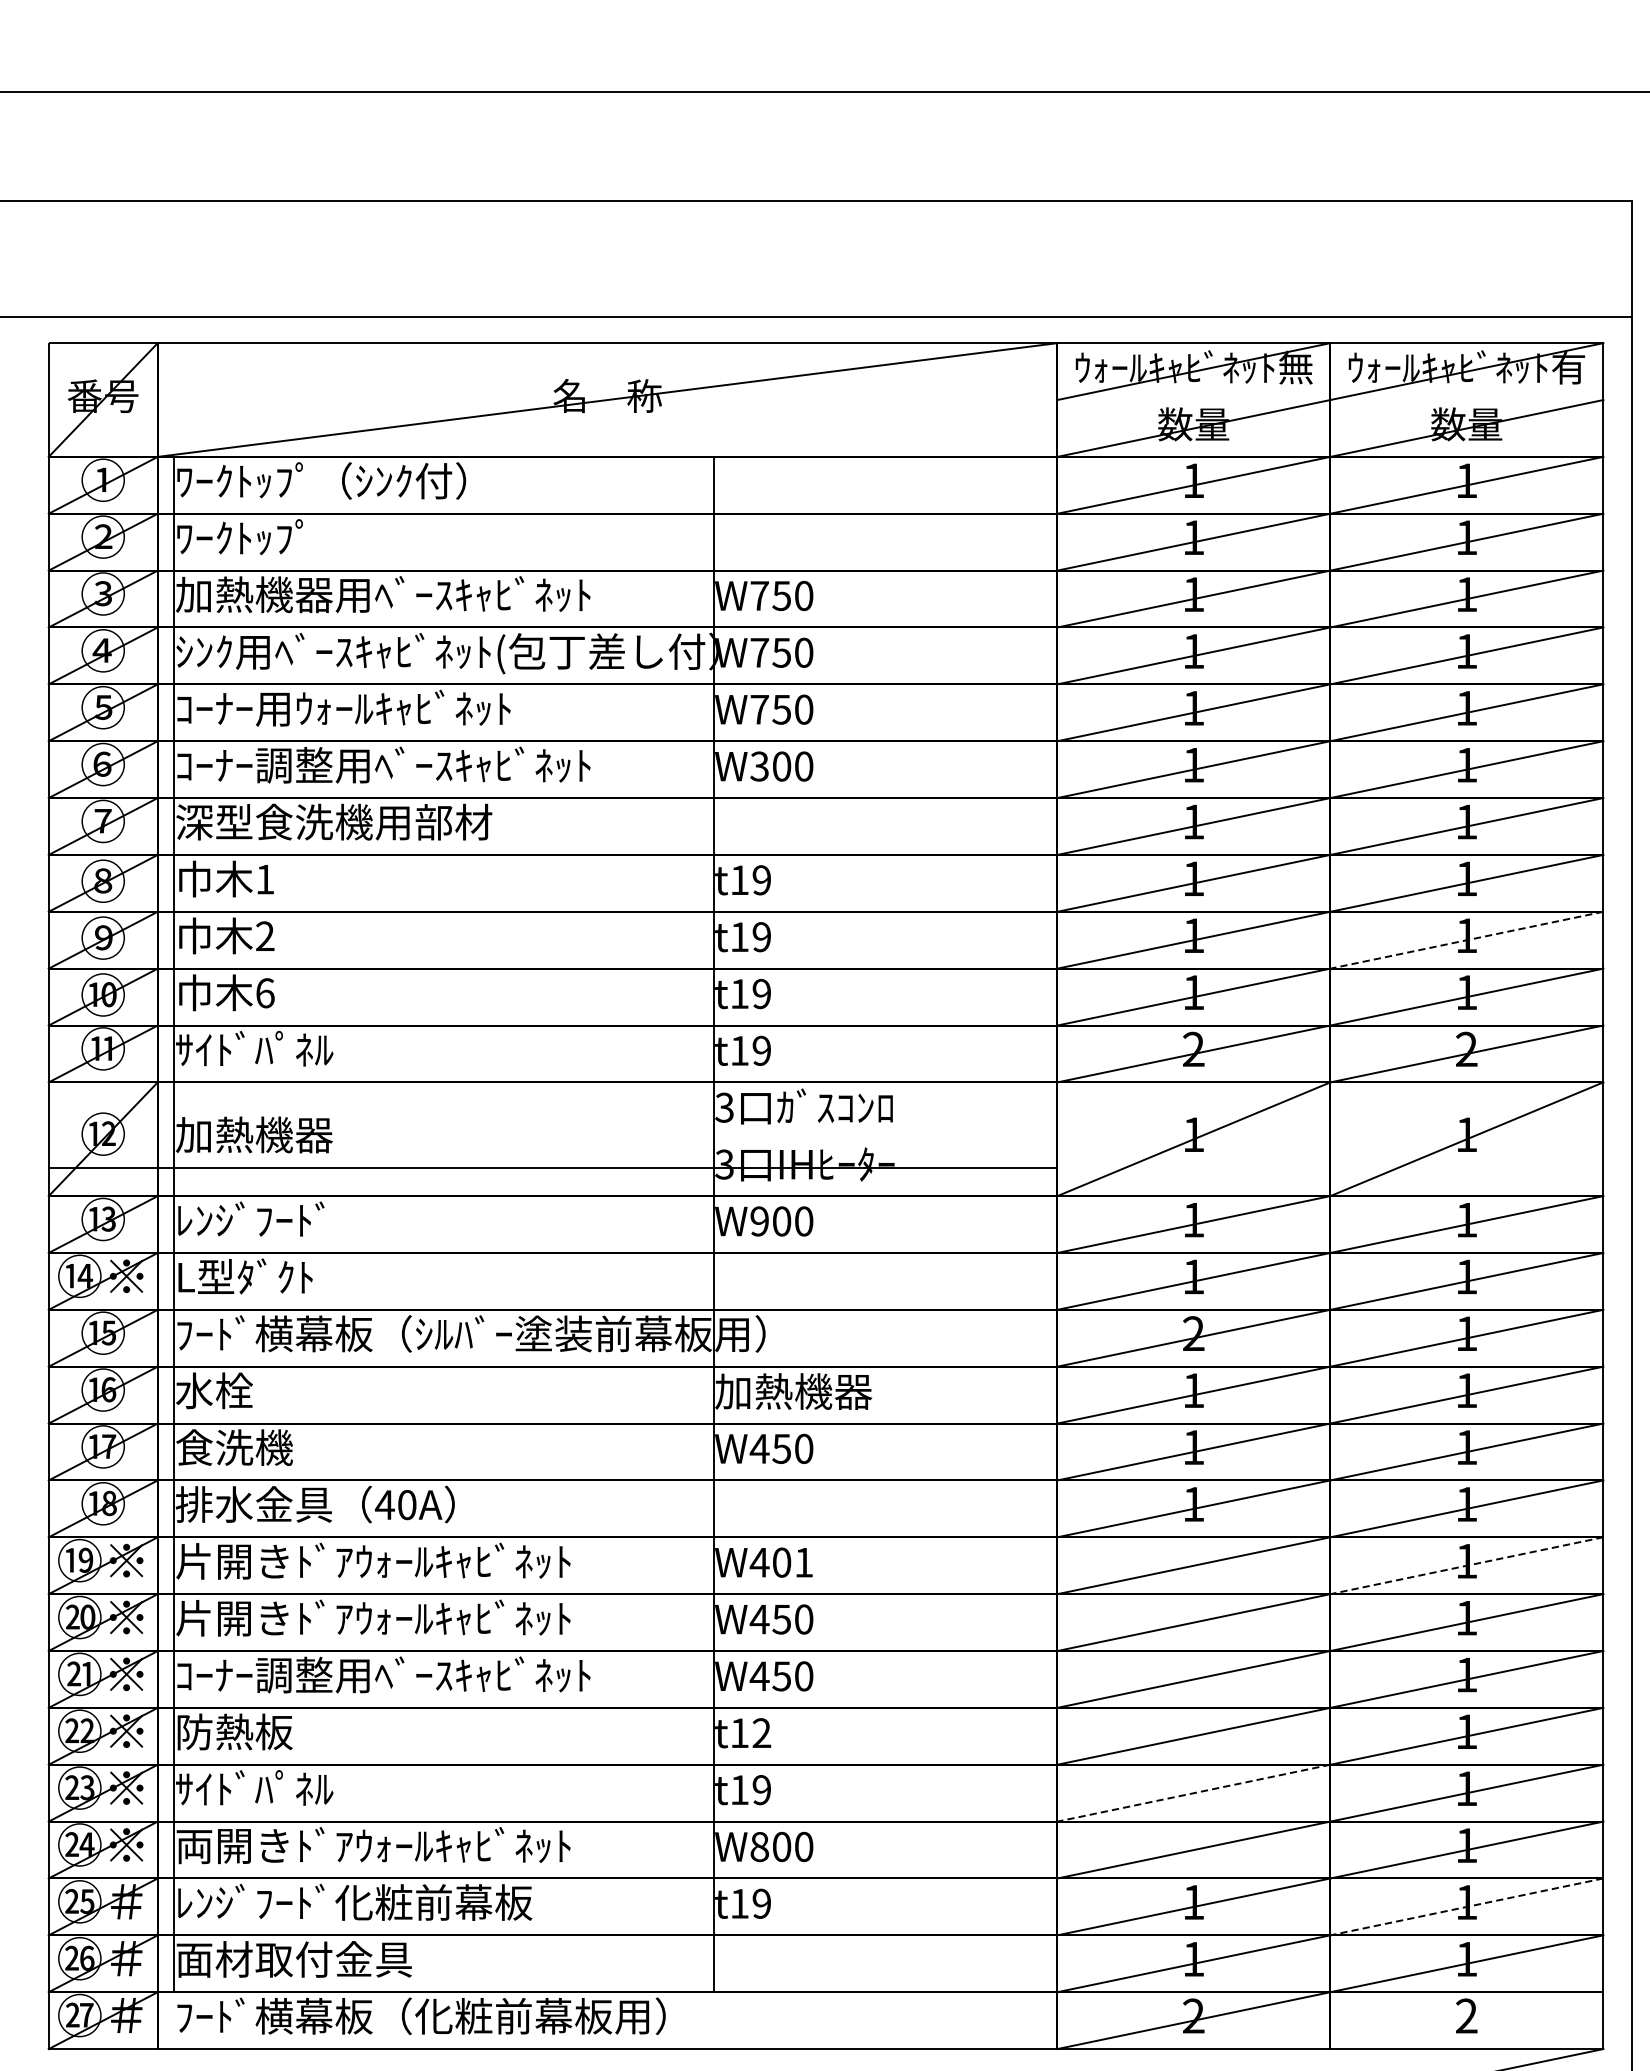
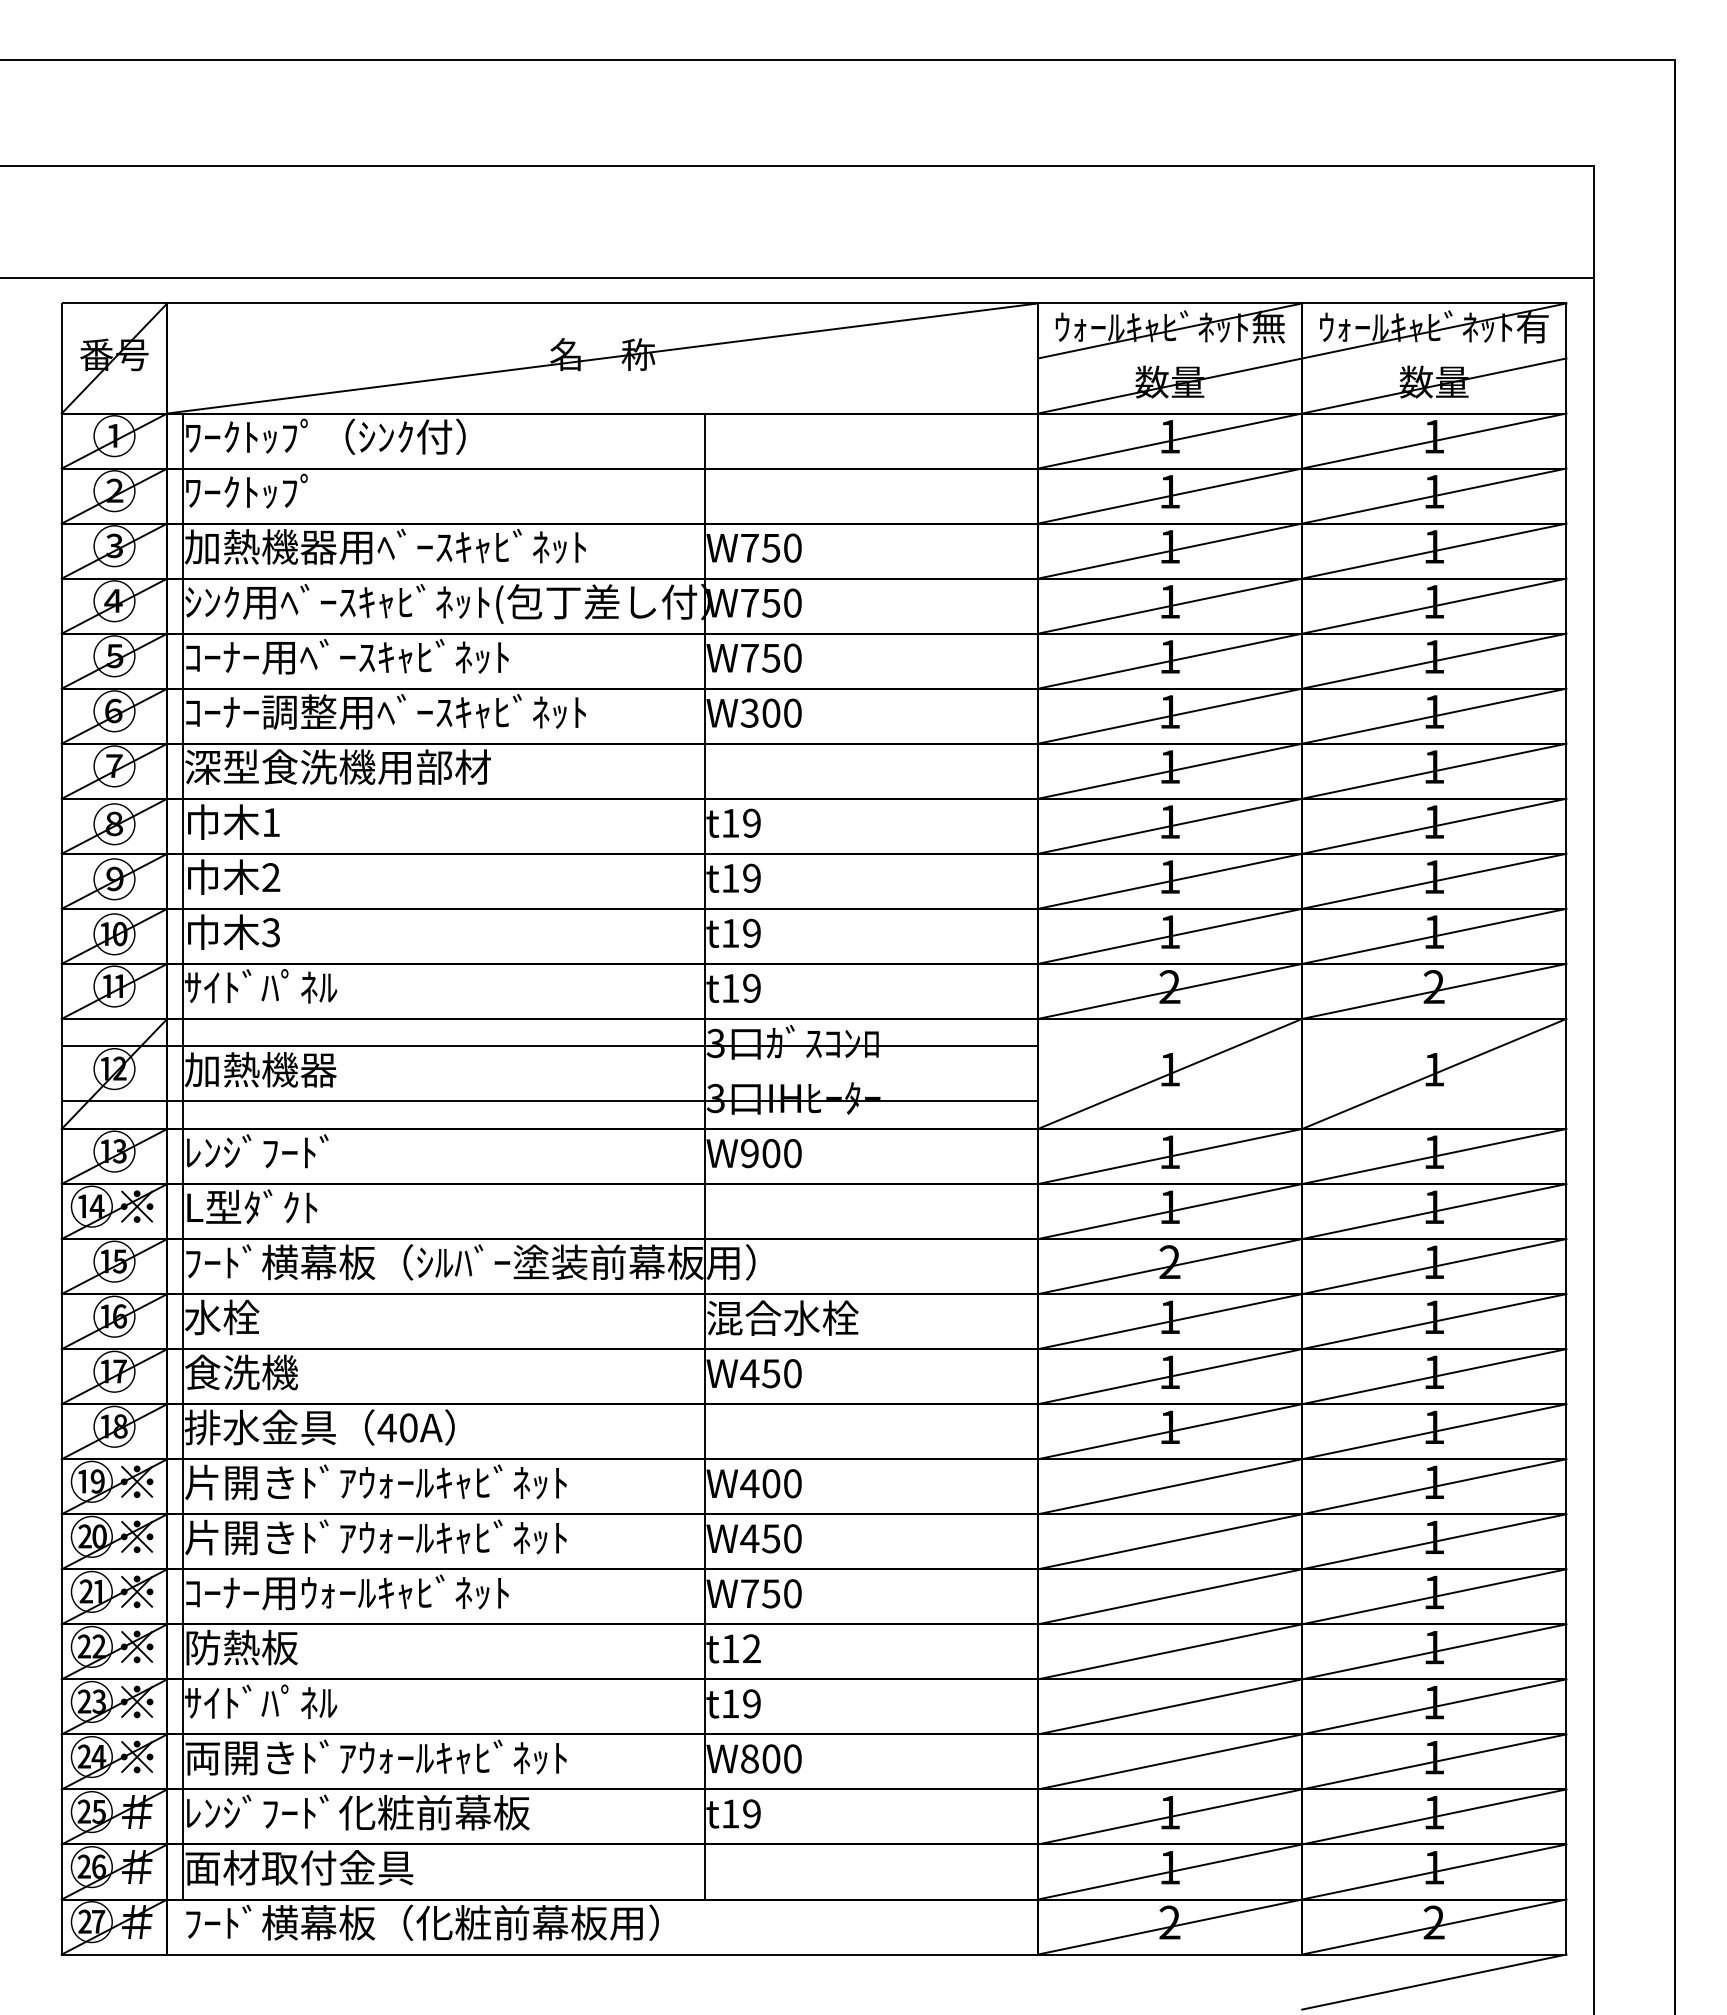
text: (333, 706) -> (337, 655), ｺｰﾅｰ用ｳｫｰﾙｷｬﾋﾞﾈｯﾄ -> ｺｰﾅｰ用ﾍﾞｰｽｷｬﾋﾞﾈｯﾄ
line: (1467, 940) -> (1434, 881), dashed -> solid
text: (265, 993) -> (271, 932), 6 -> 3
line: (552, 1110) -> (549, 1046), added
text: (793, 1390) -> (782, 1317), 加熱機器 -> 混合水栓
text: (803, 1562) -> (792, 1483), W401 -> W400
line: (1467, 1565) -> (1434, 1486), dashed -> solid
text: (423, 1674) -> (424, 1592), ｺｰﾅｰ調整用ﾍﾞｰｽｷｬﾋﾞﾈｯﾄ -> ｺｰﾅｰ用ｳｫｰﾙｷｬﾋﾞﾈｯﾄ
text: (759, 1676) -> (749, 1593), W450 -> W750
line: (1194, 1792) -> (1170, 1706), dashed -> solid
line: (1467, 1906) -> (1434, 1816), dashed -> solid
line: (1467, 2020) -> (1434, 1926), added

